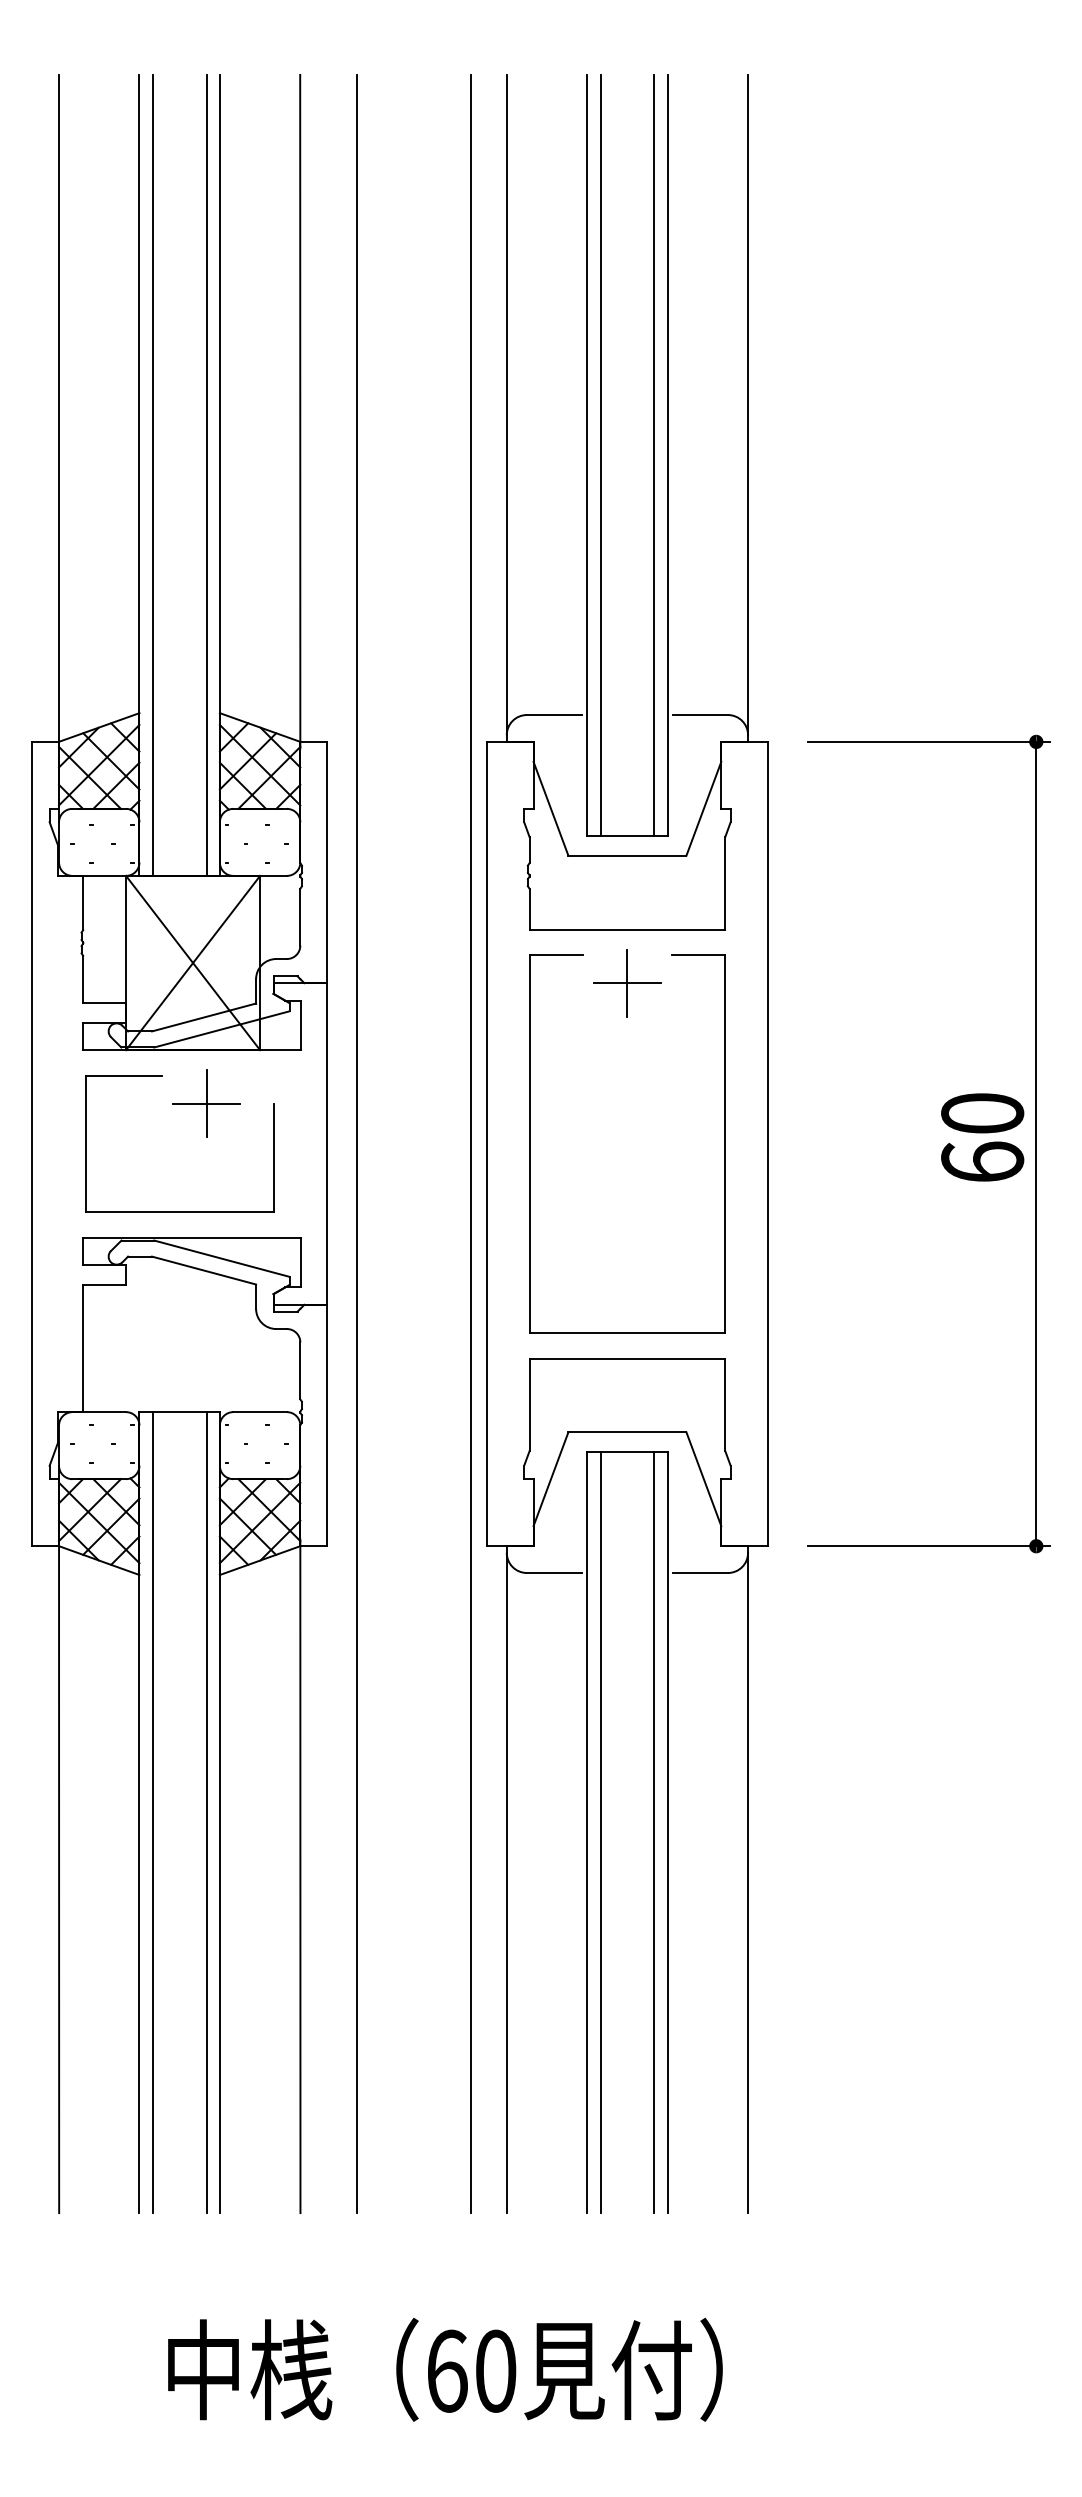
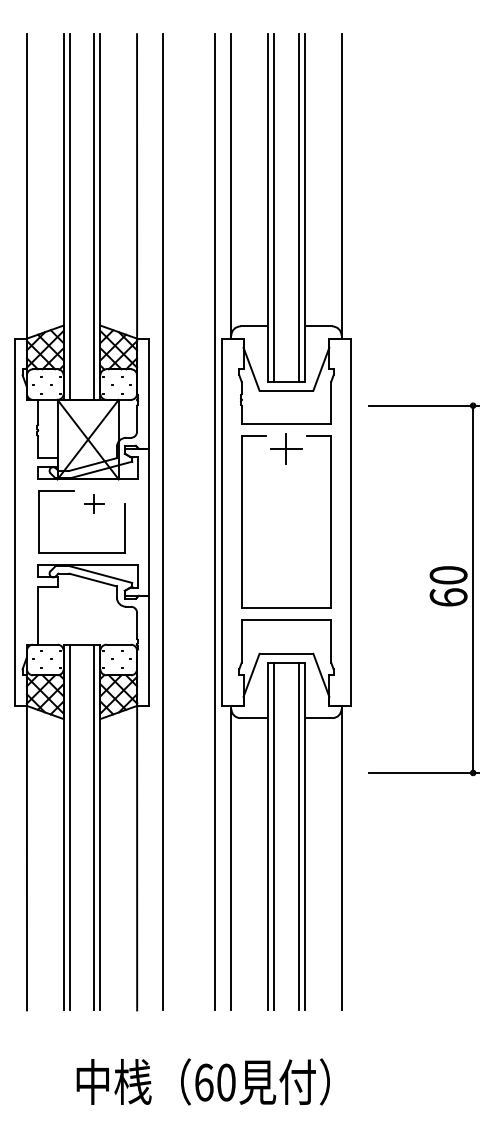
part: (206, 1102) -> (94, 503), size x0.6
part: (942, 1148) -> (430, 591), moved

